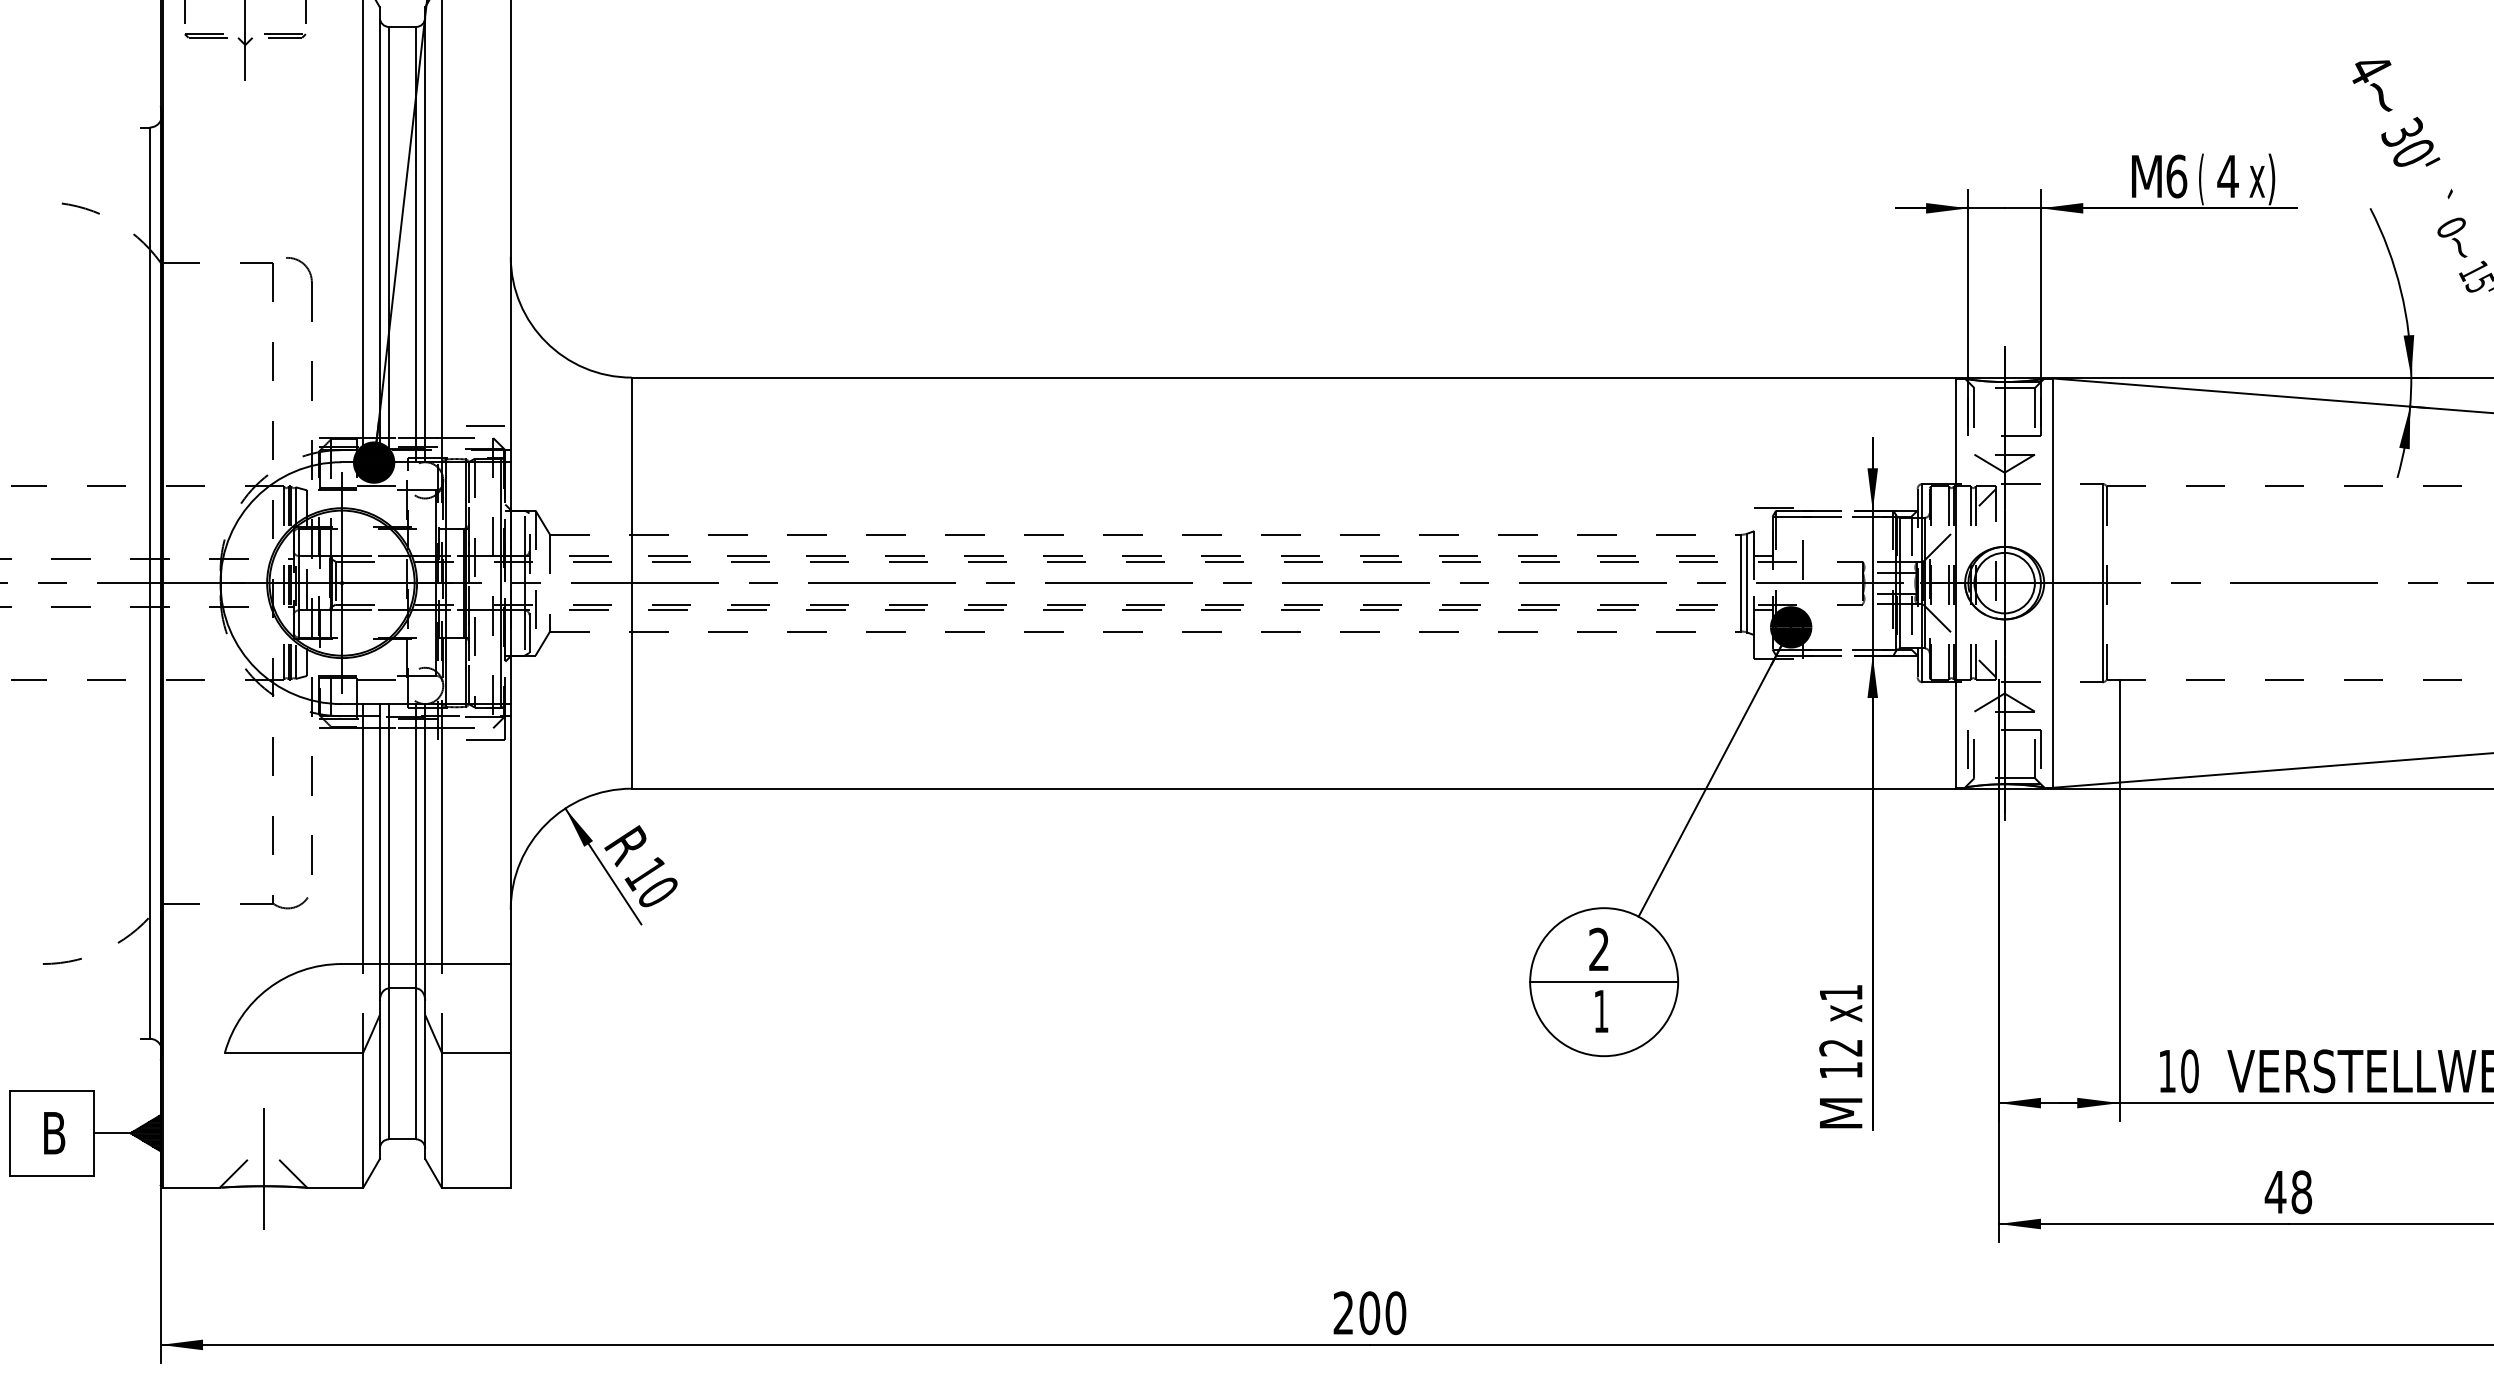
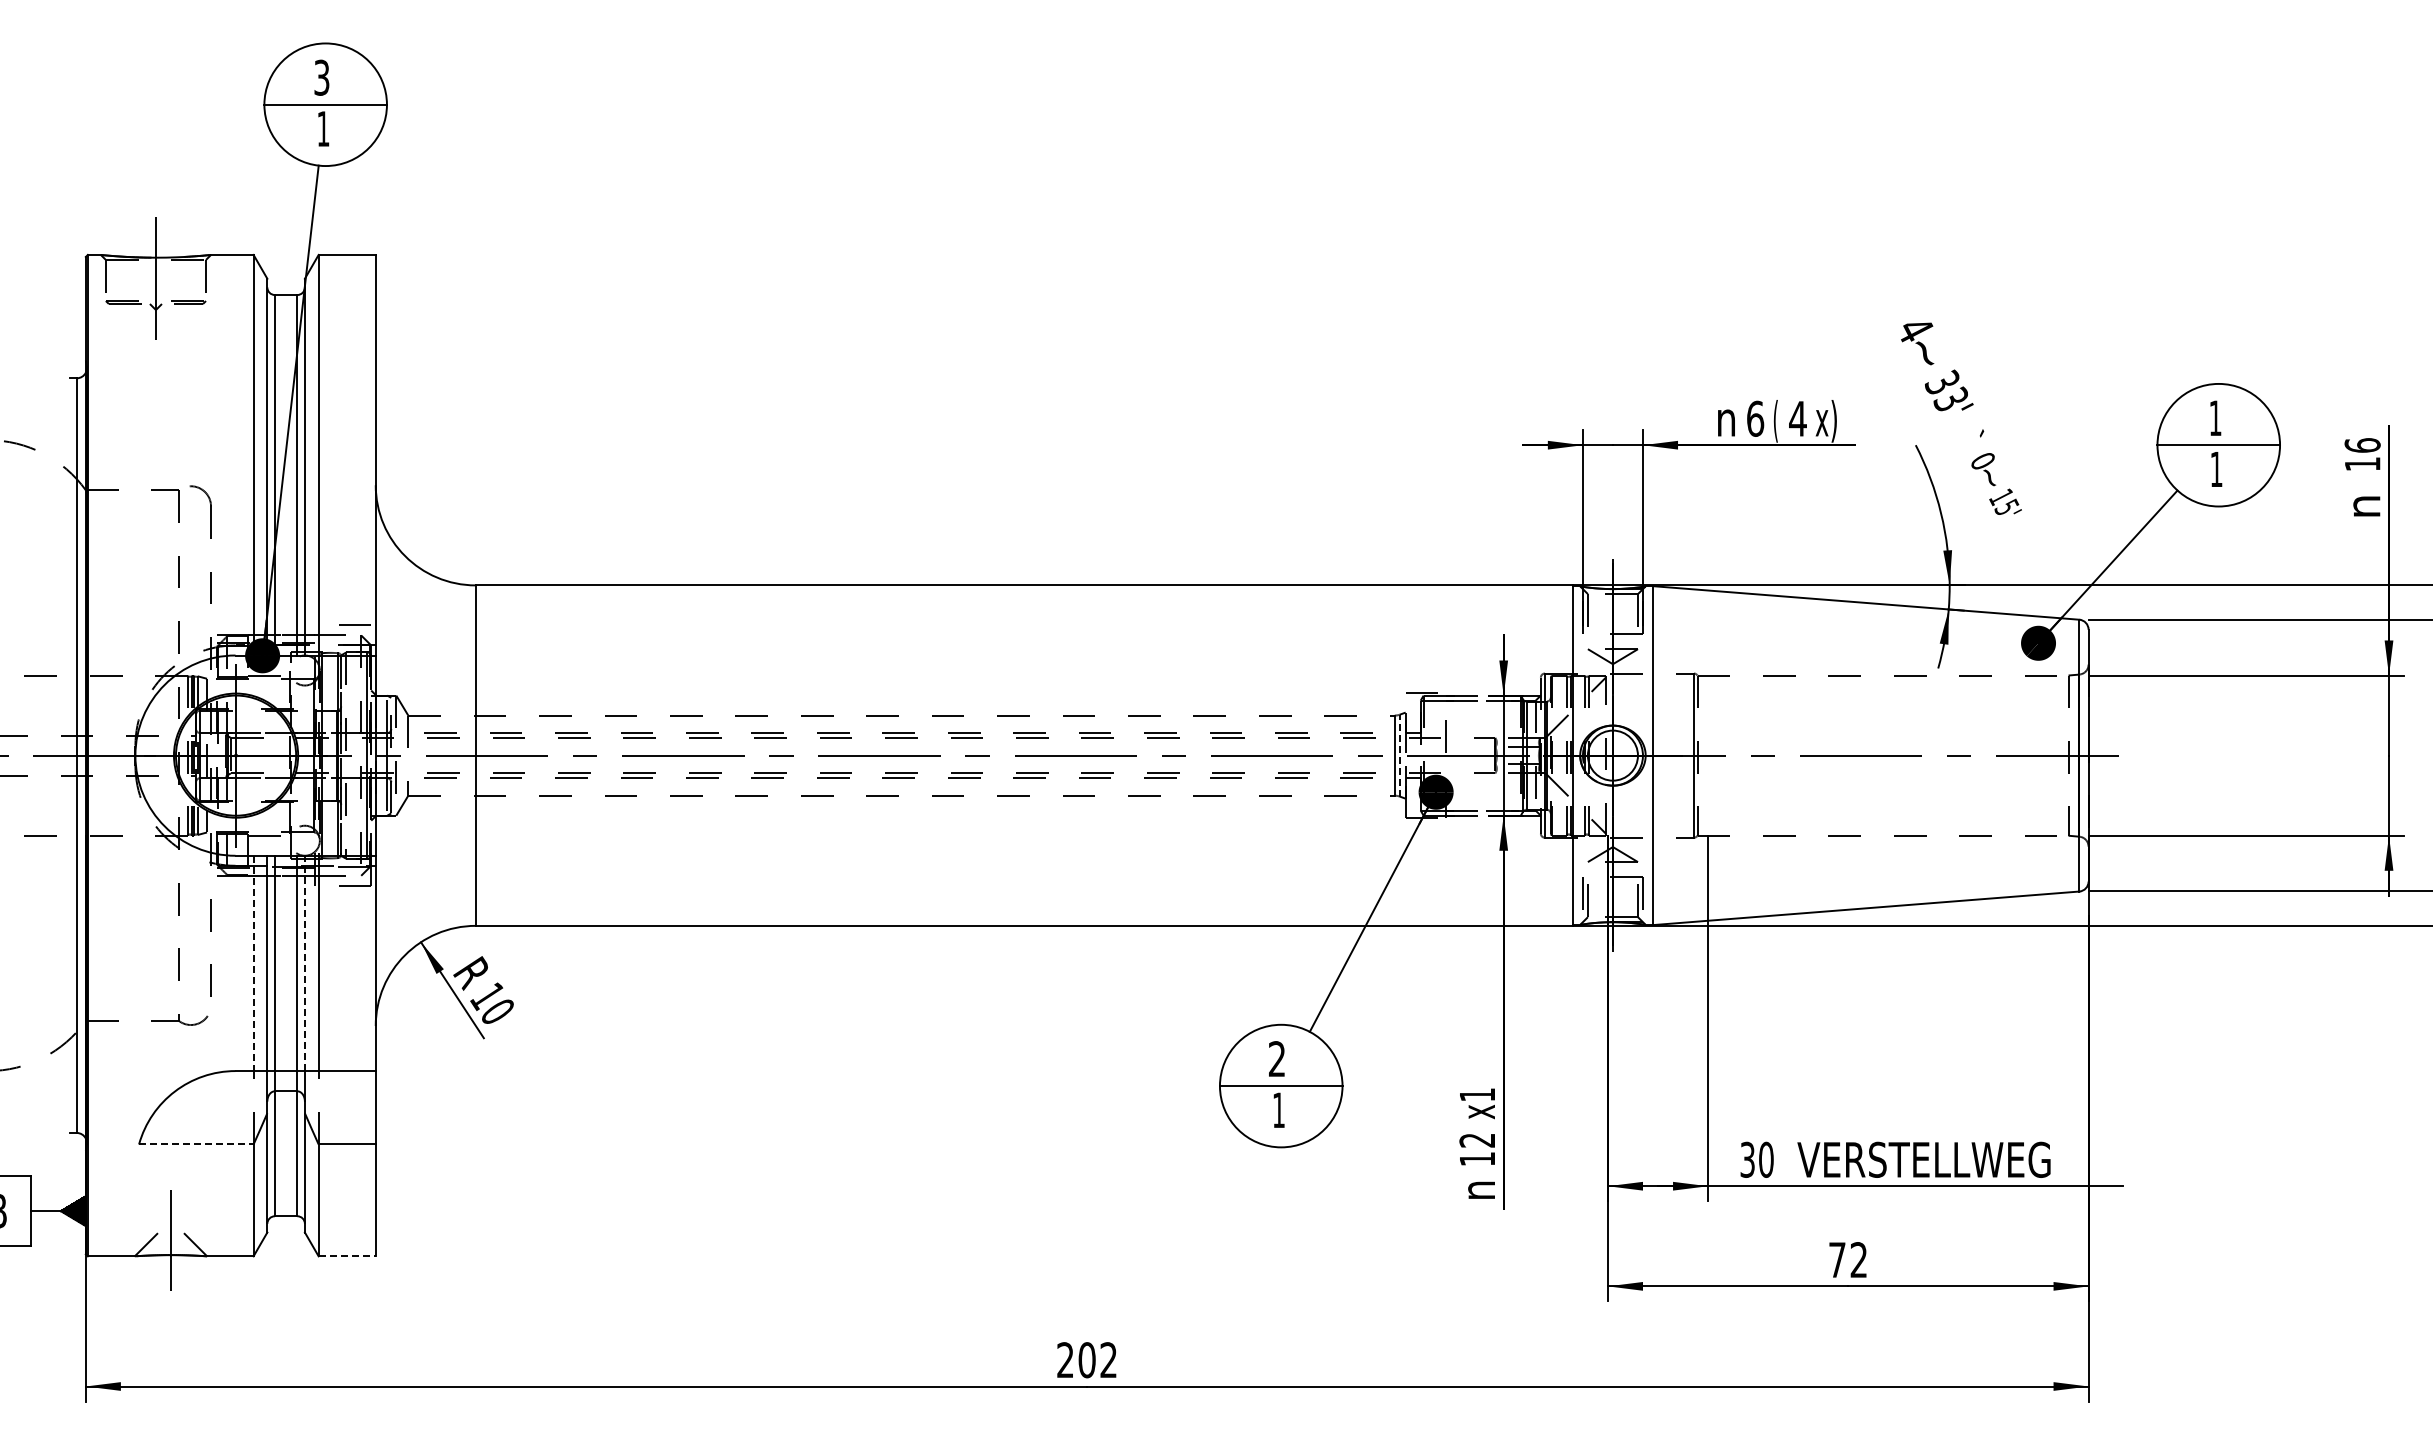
text: (2412, 151) -> (1950, 398), 30' -> 33'
text: (2146, 176) -> (1730, 418), M -> n
line: (1746, 582) -> (1399, 755), solid -> dashed
line: (363, 834) -> (253, 963), solid -> dashed
line: (424, 834) -> (304, 963), solid -> dashed
line: (294, 1052) -> (196, 1144), solid -> dashed
text: (2167, 1070) -> (1747, 1159), 10 -> 30
text: (1841, 1111) -> (1477, 1193), M -> n
line: (476, 1187) -> (347, 1256), solid -> dashed
text: (2287, 1192) -> (1847, 1260), 48 -> 72
text: (1395, 1313) -> (1108, 1360), 200 -> 202

